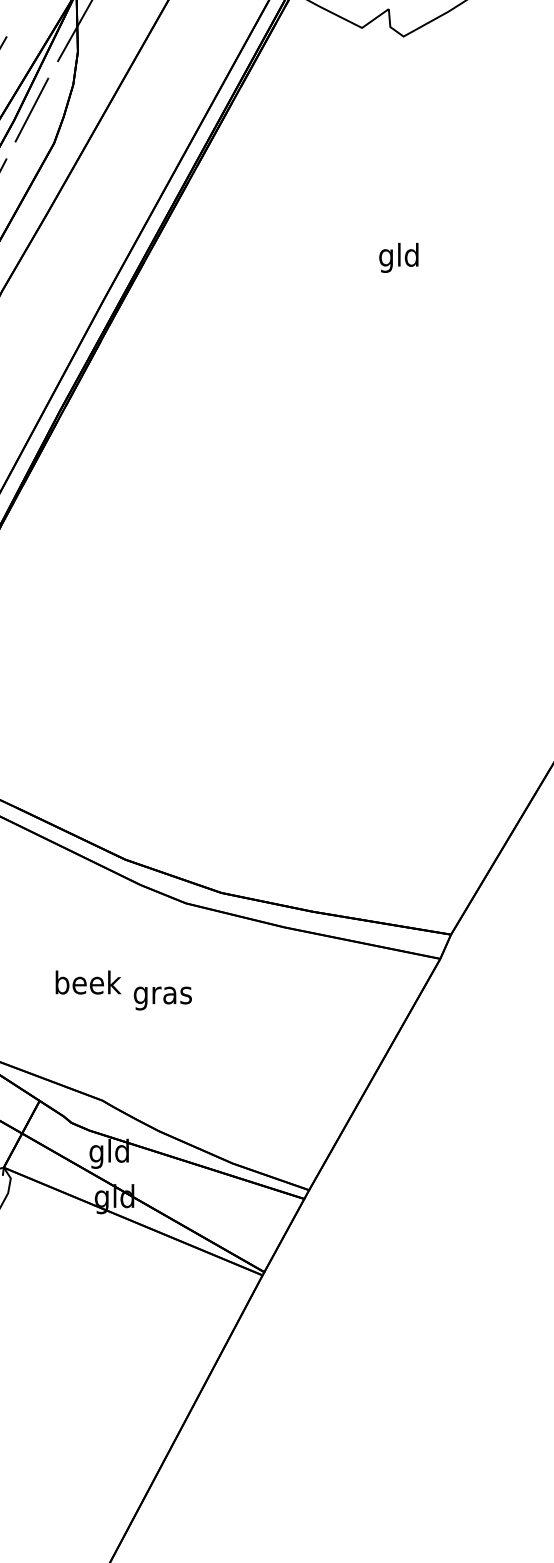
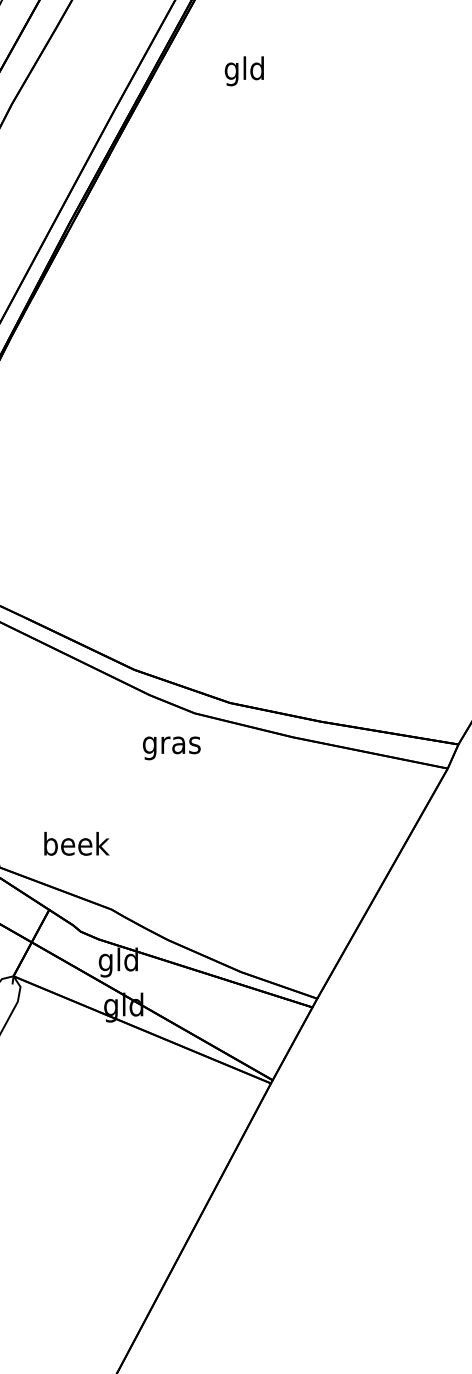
text: (398, 257) -> (244, 70), moved
text: (88, 982) -> (76, 843), moved
text: (162, 998) -> (171, 748), moved

